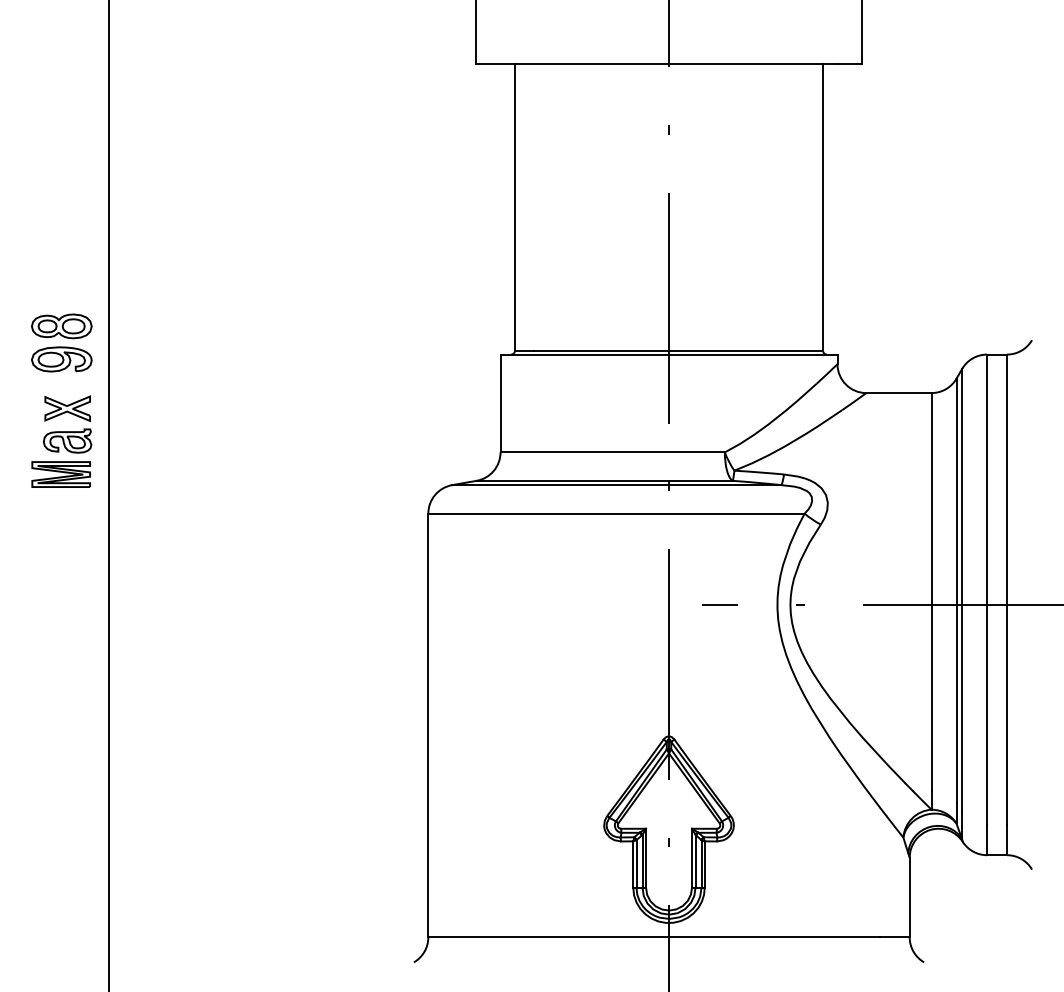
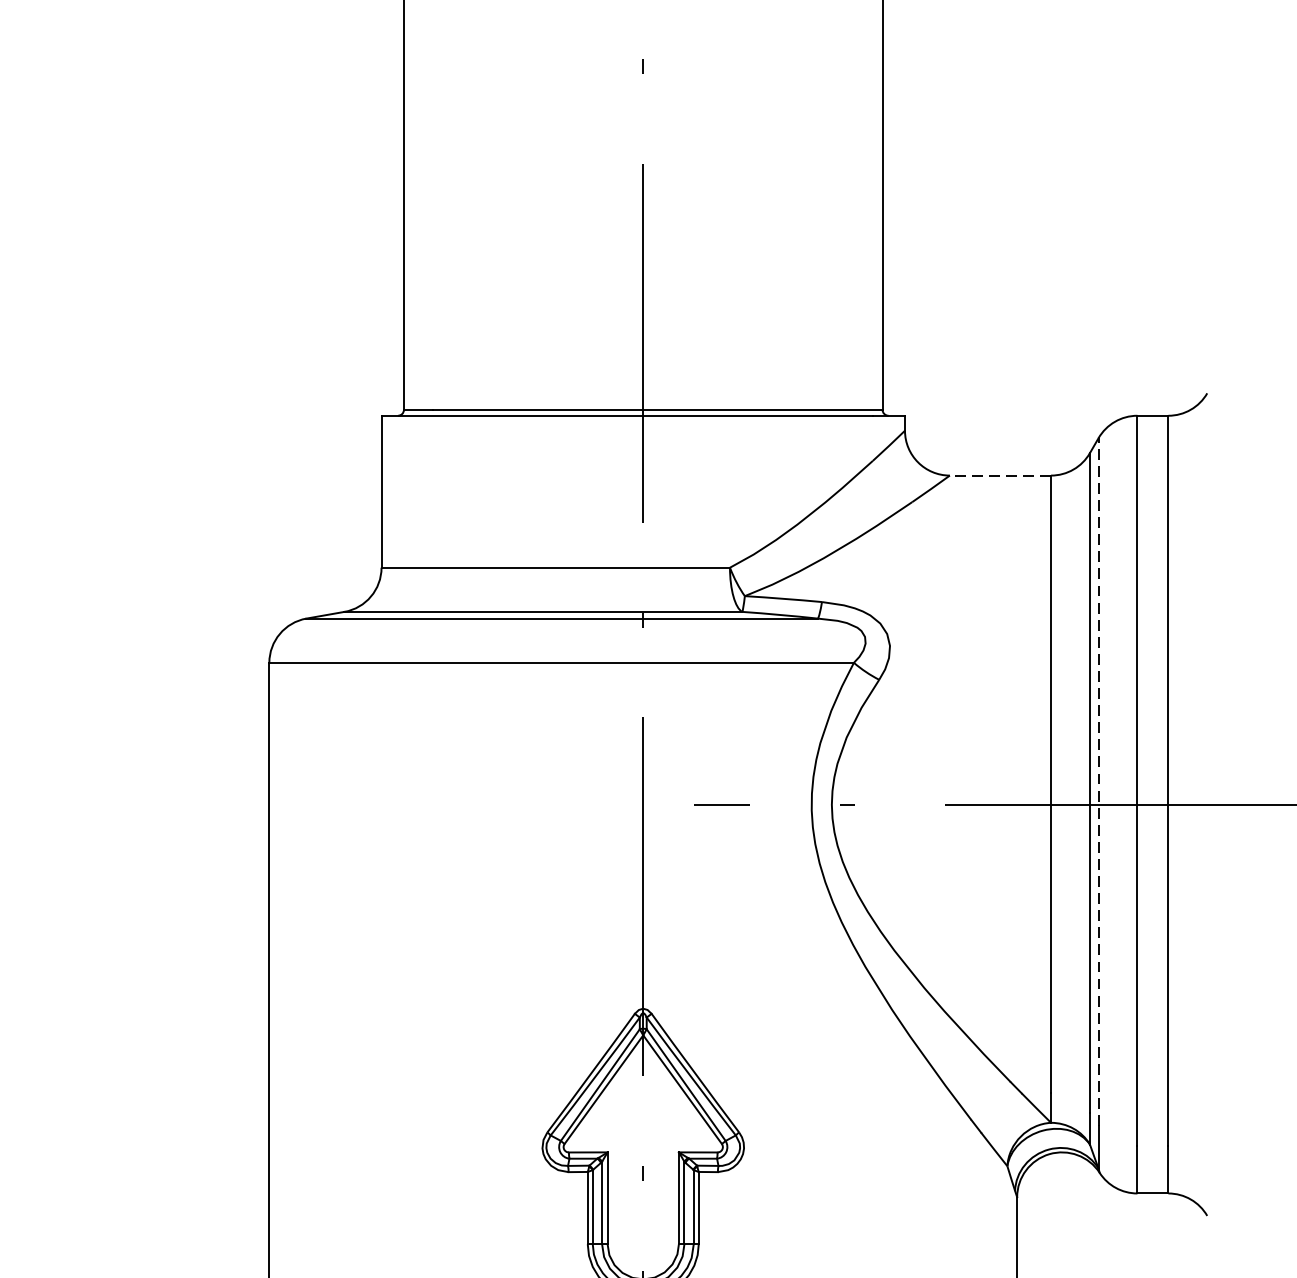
line: (898, 393) -> (999, 476), solid -> dashed
line: (962, 589) -> (1099, 780), solid -> dashed

